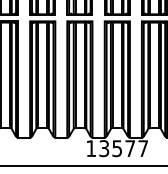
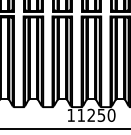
text: (123, 148) -> (96, 115), 13577 -> 11250

